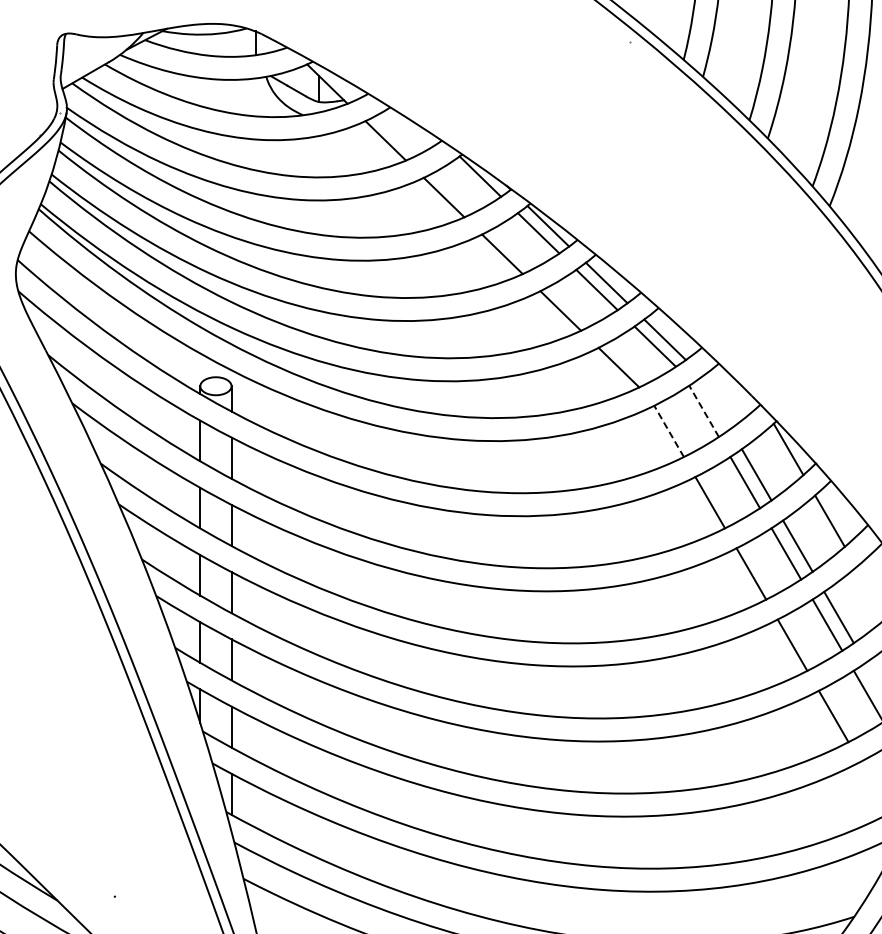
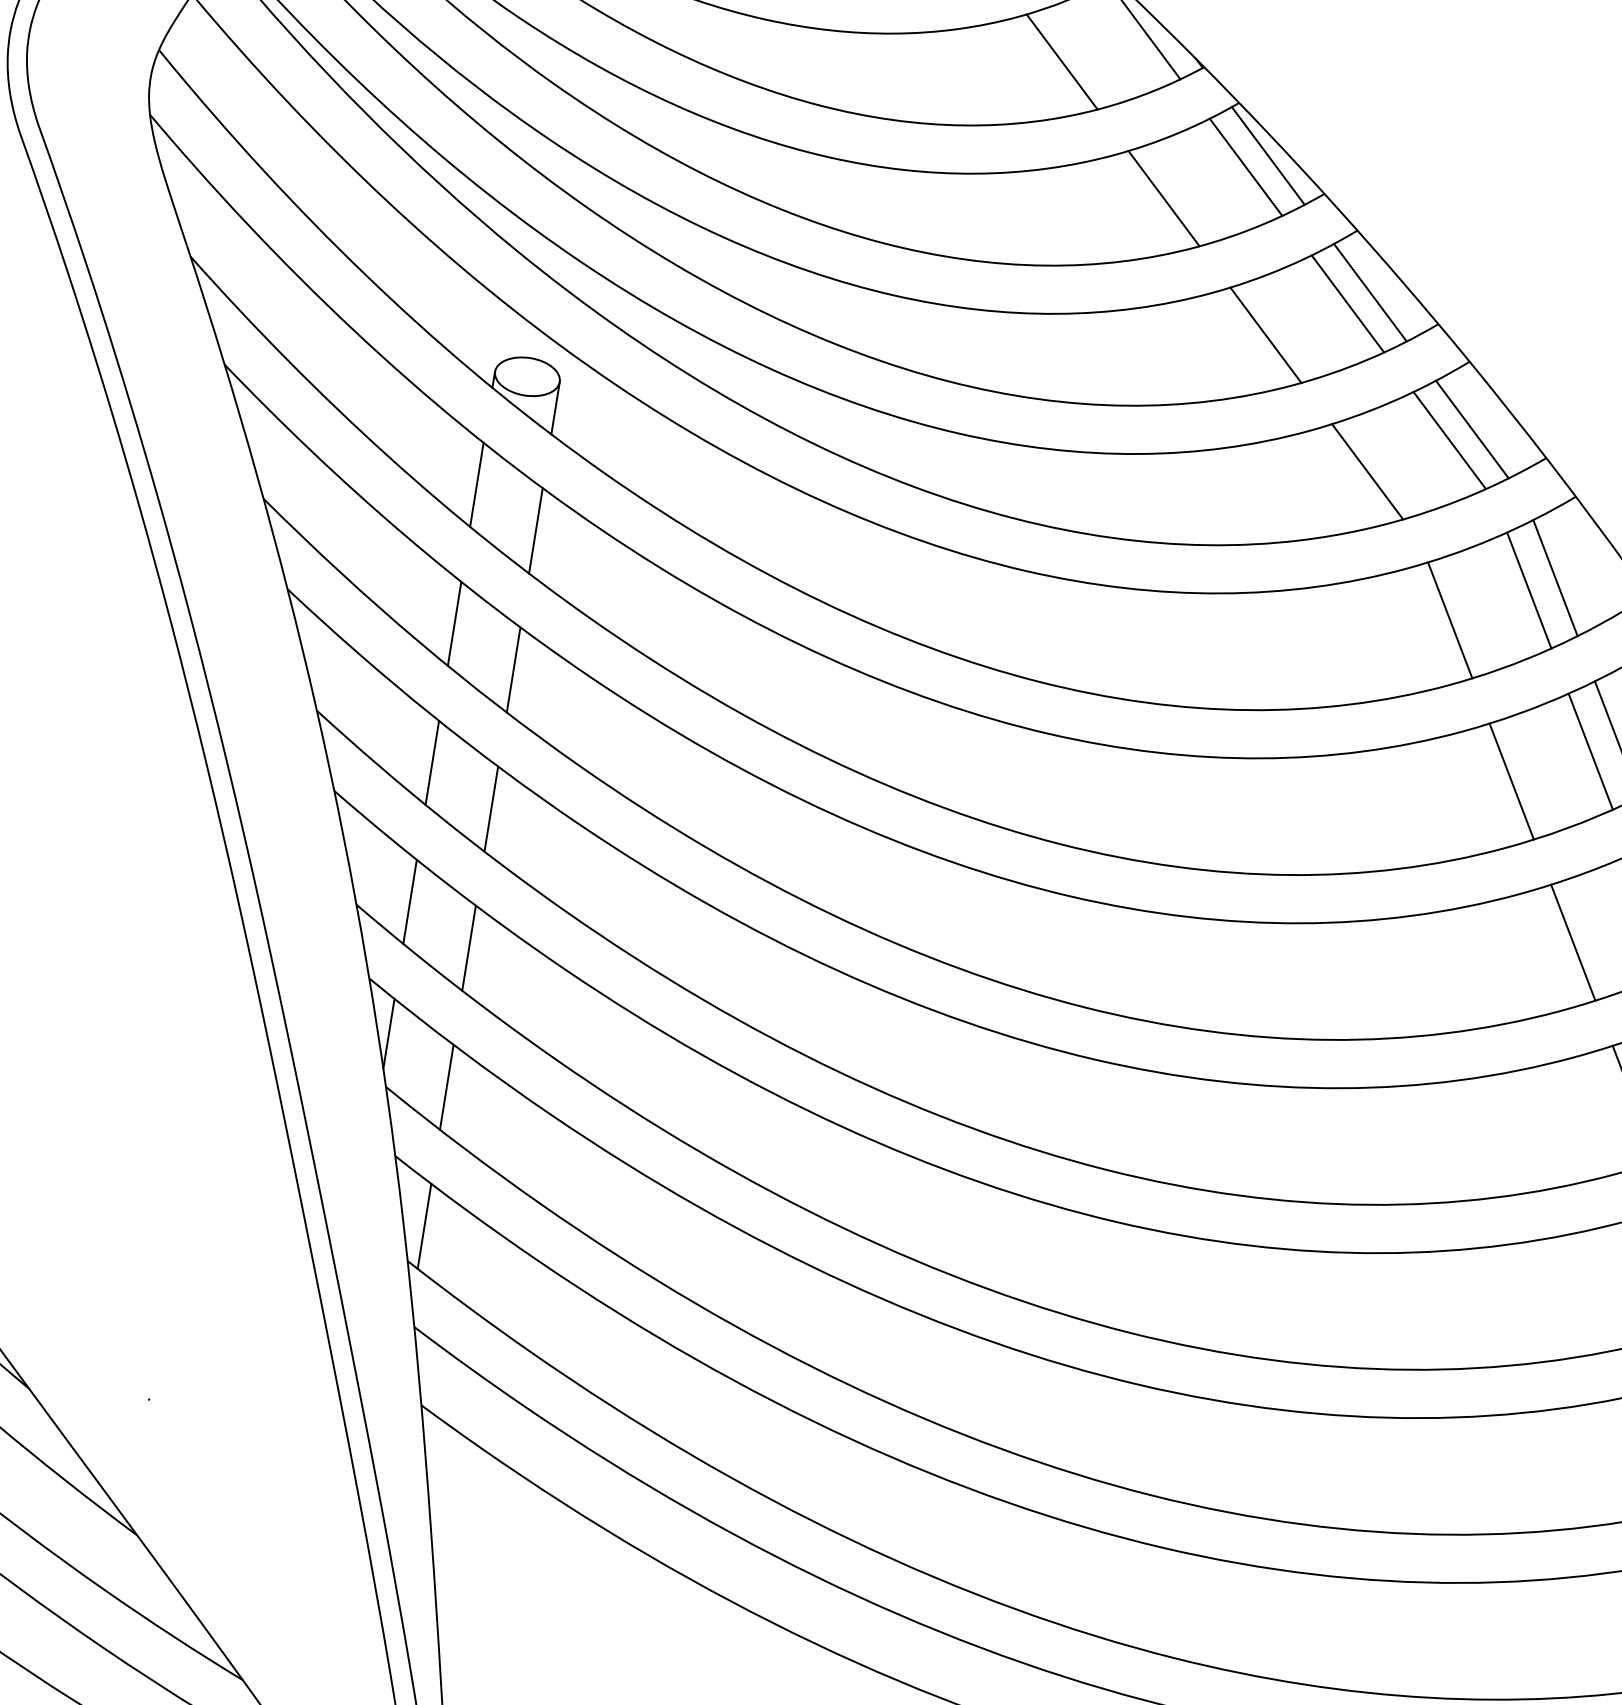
line: (715, 403) -> (1555, 578), added
line: (704, 411) -> (1530, 590), dashed -> solid
line: (669, 431) -> (1451, 620), dashed -> solid

